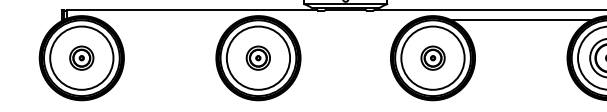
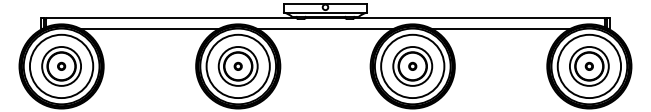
line: (169, 20) -> (149, 28), added
line: (345, 20) -> (325, 28), added
part: (81, 58) -> (61, 66), size x1.67
part: (257, 58) -> (237, 66), size x1.67
part: (432, 58) -> (412, 66), size x1.67

